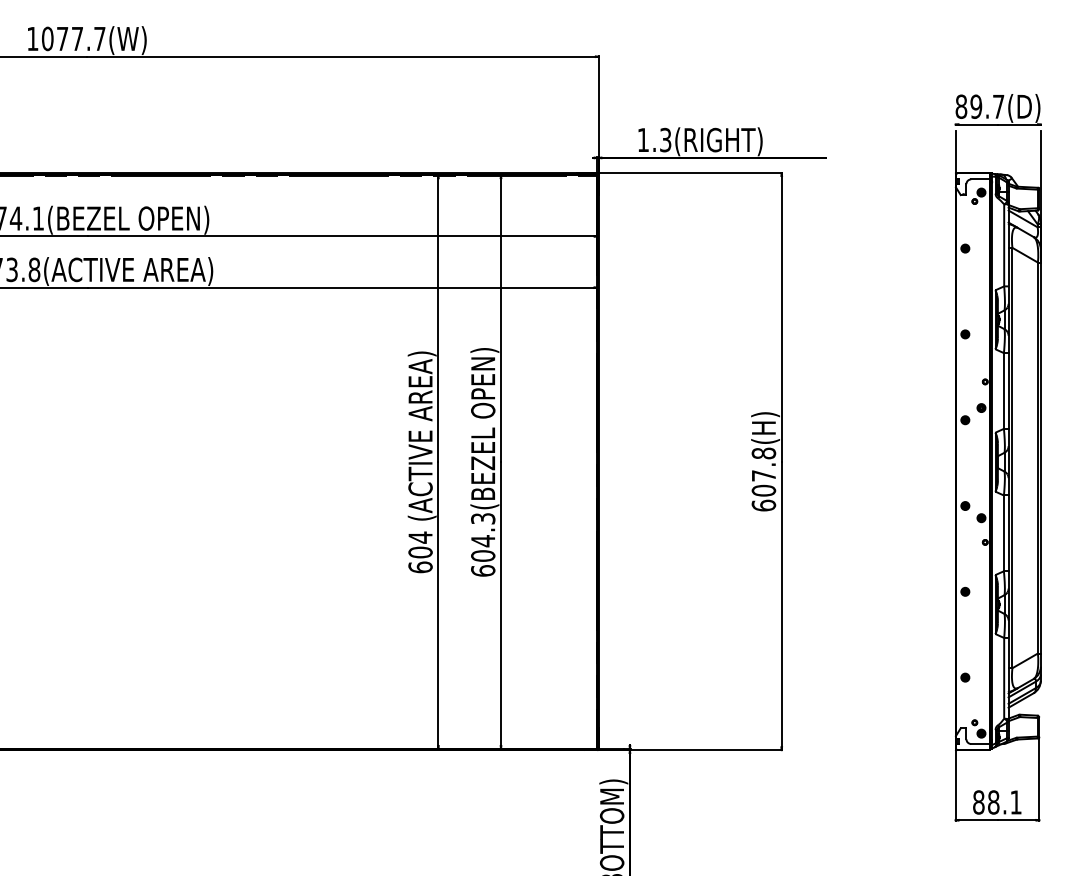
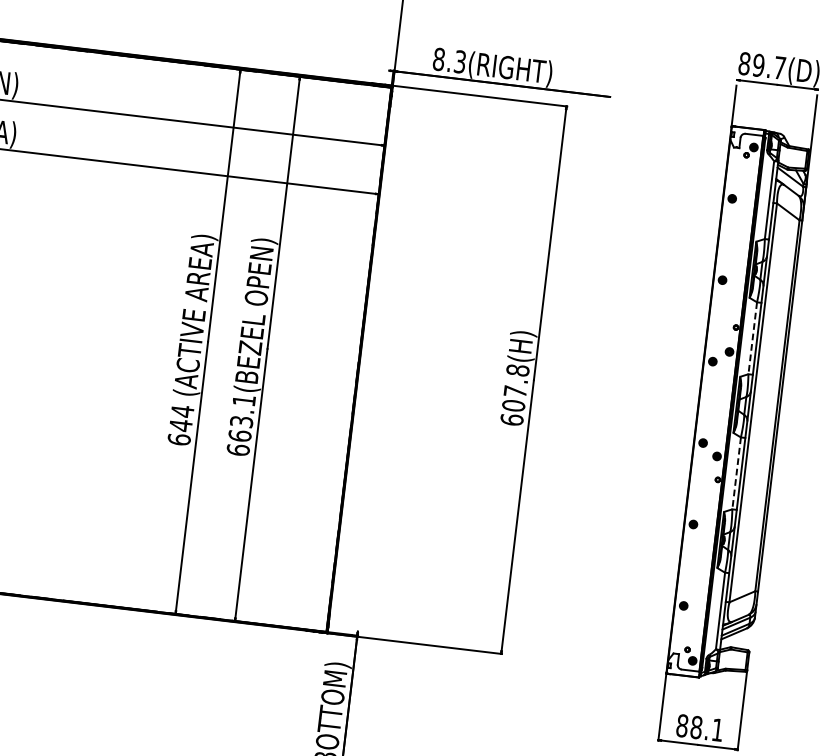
text: (643, 139) -> (439, 58), 1.3(RIGHT) -> 8.3(RIGHT)
line: (1003, 390) -> (752, 337), solid -> dashed
line: (1003, 533) -> (736, 473), solid -> dashed
text: (483, 537) -> (242, 418), 604.3(BEZEL -> 663.1(BEZEL
text: (420, 552) -> (180, 425), 604 -> 644

